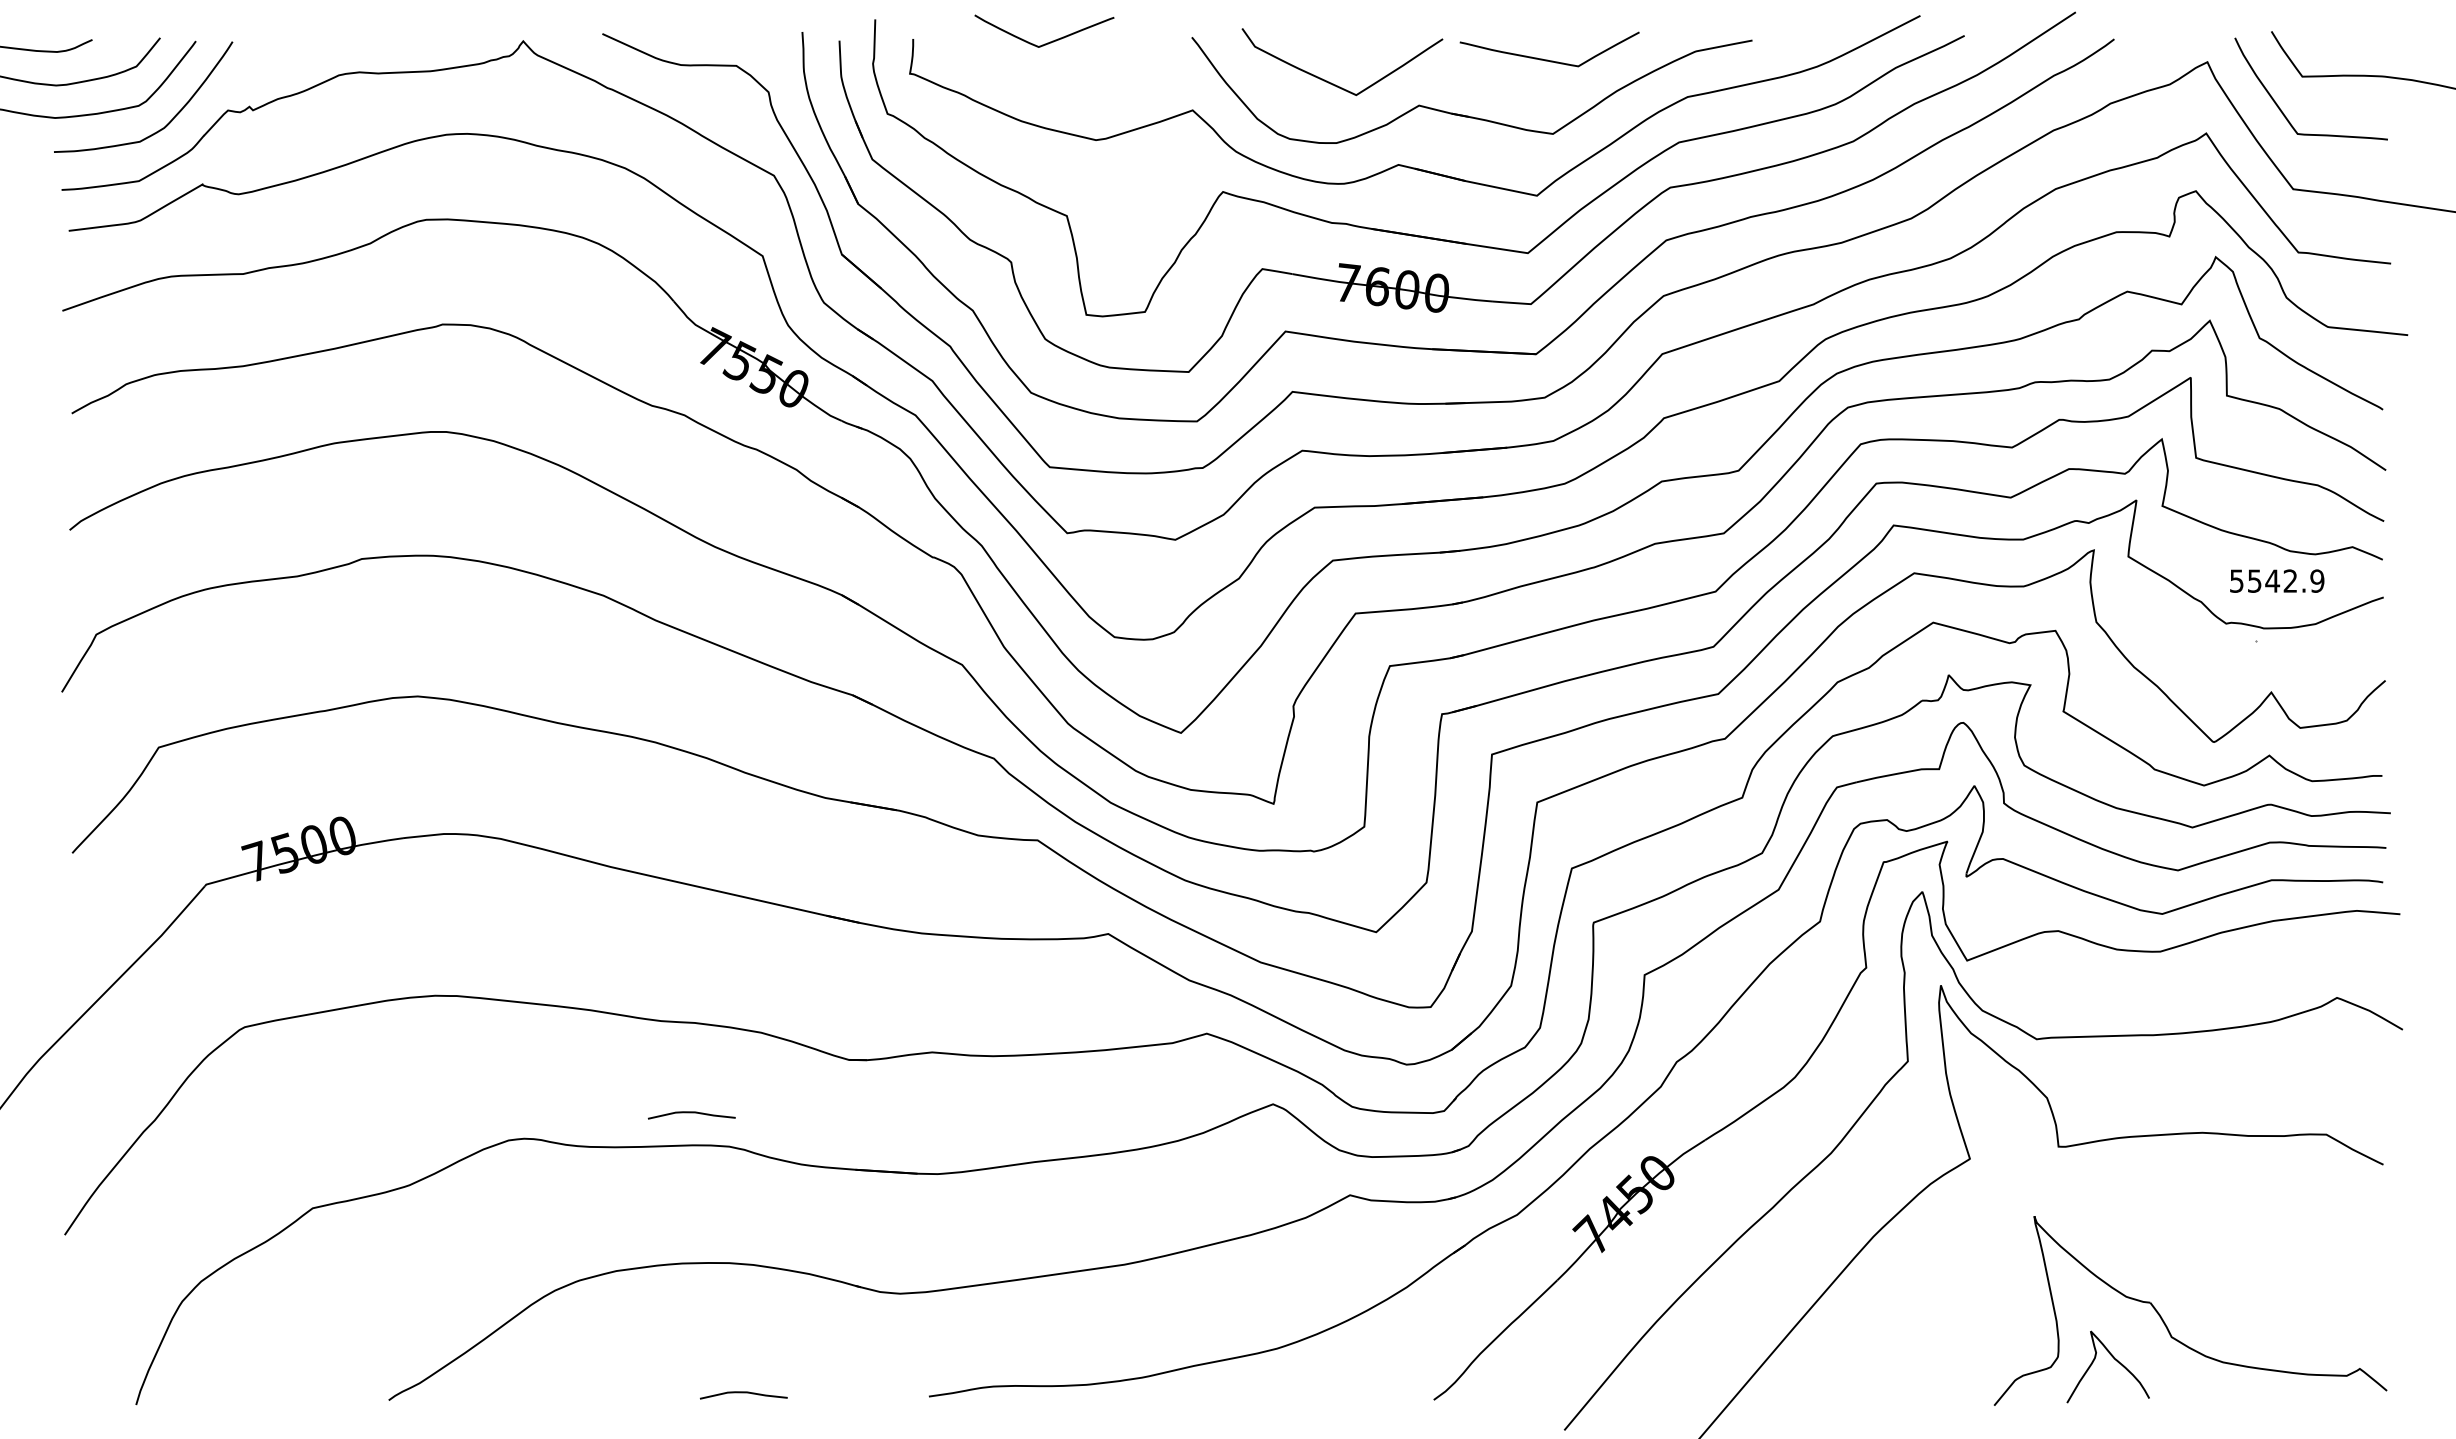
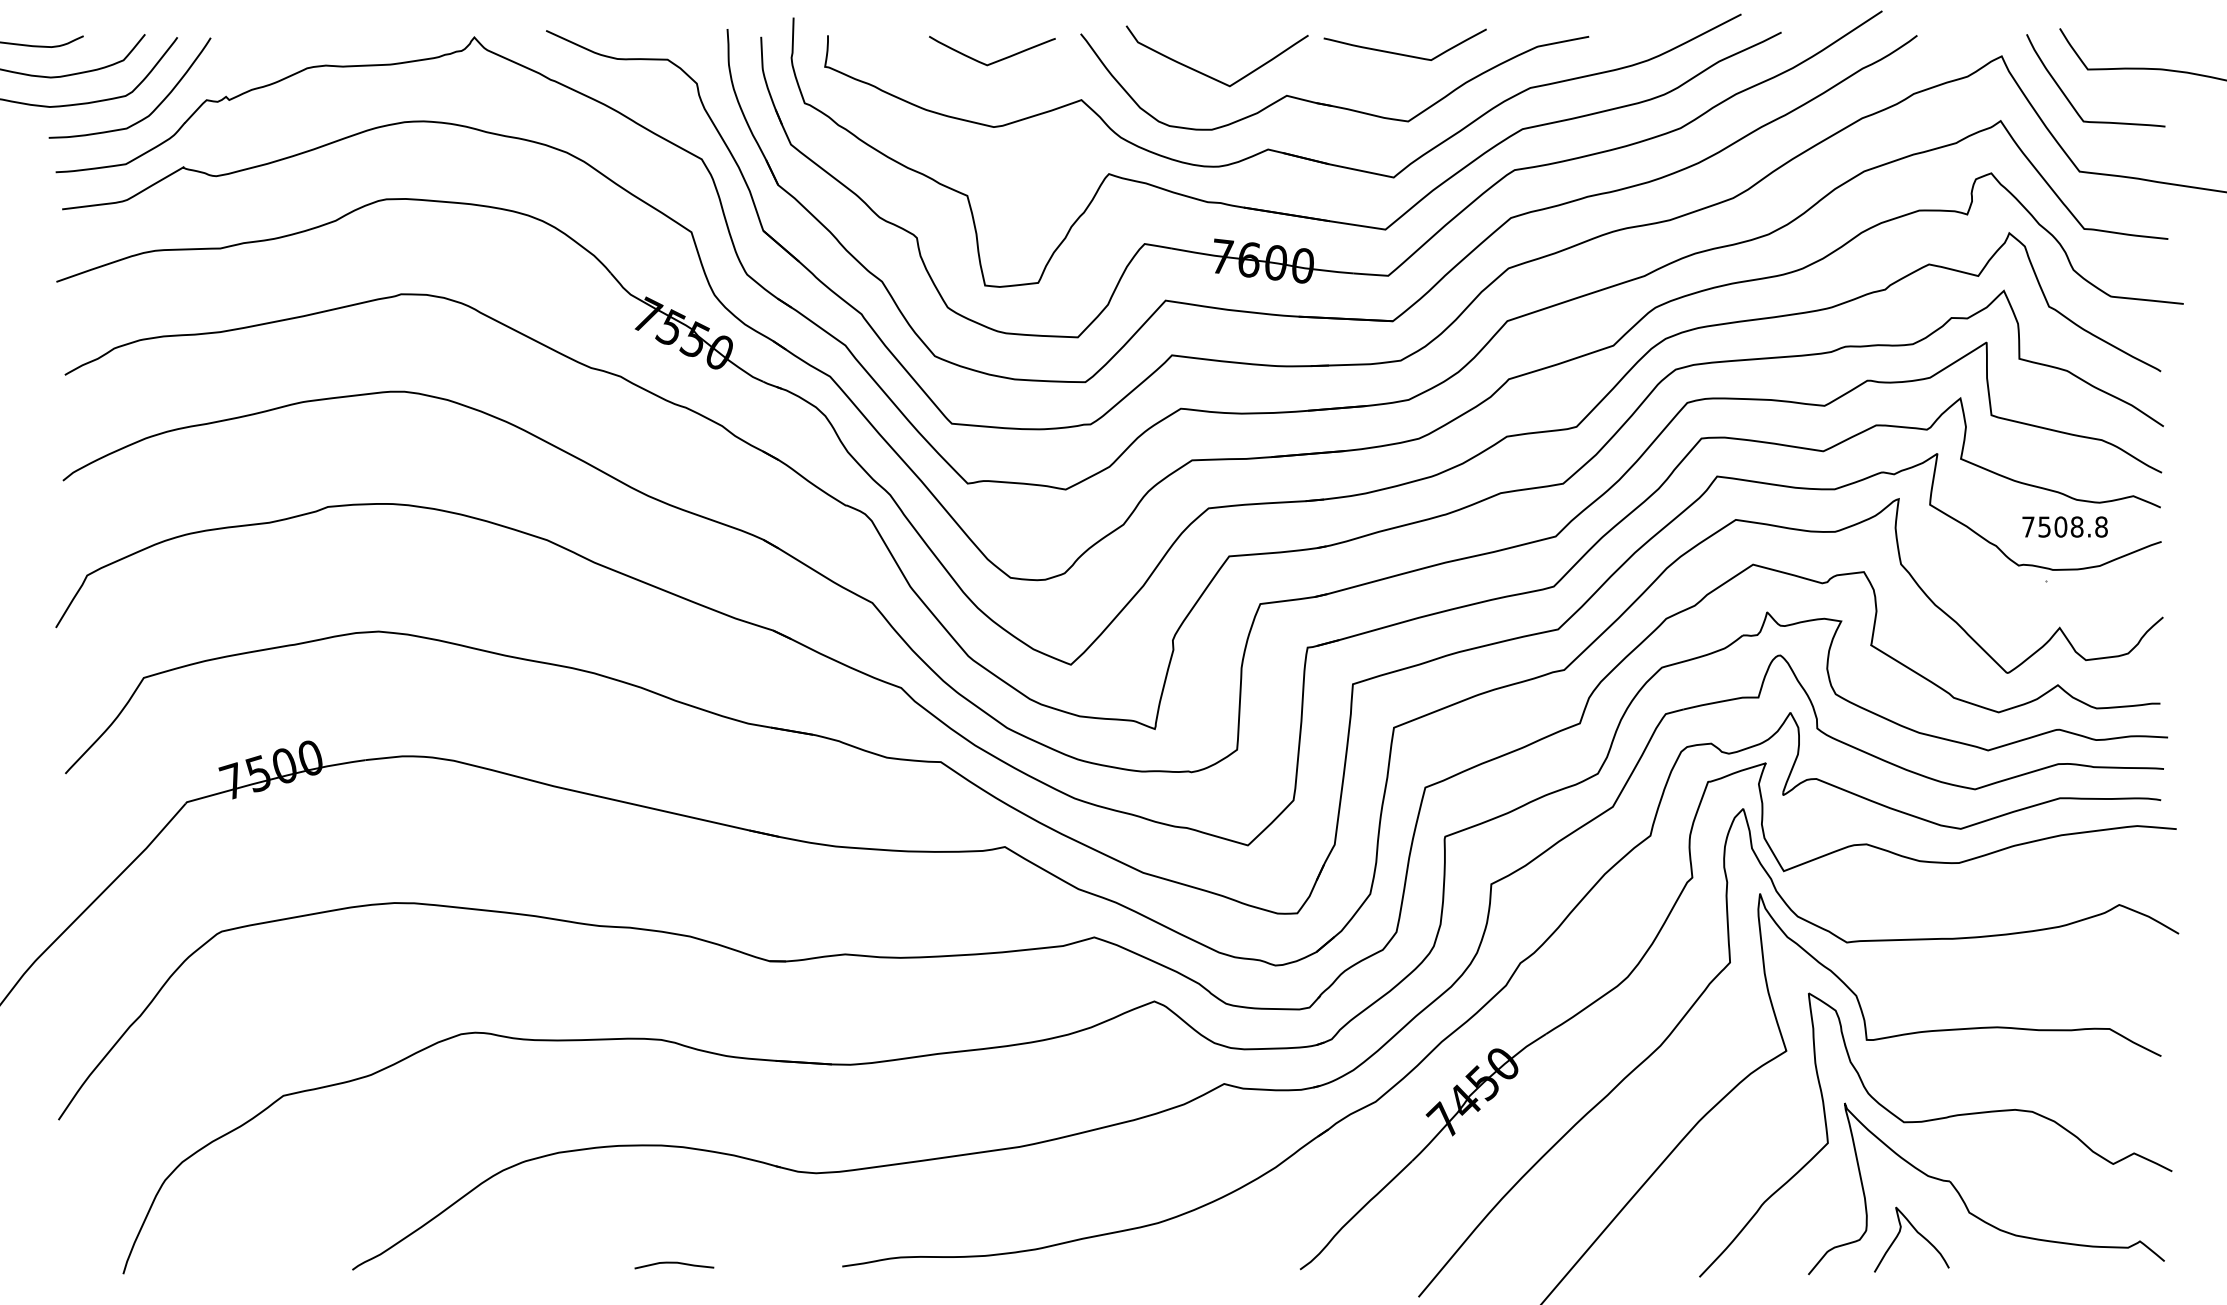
curve: (1047, 42) -> (995, 61), moved
text: (2277, 580) -> (2065, 526), 5542.9 -> 7508.8
curve: (691, 1113) -> (626, 1009), removed
curve: (2129, 1236) -> (1931, 1121), added

